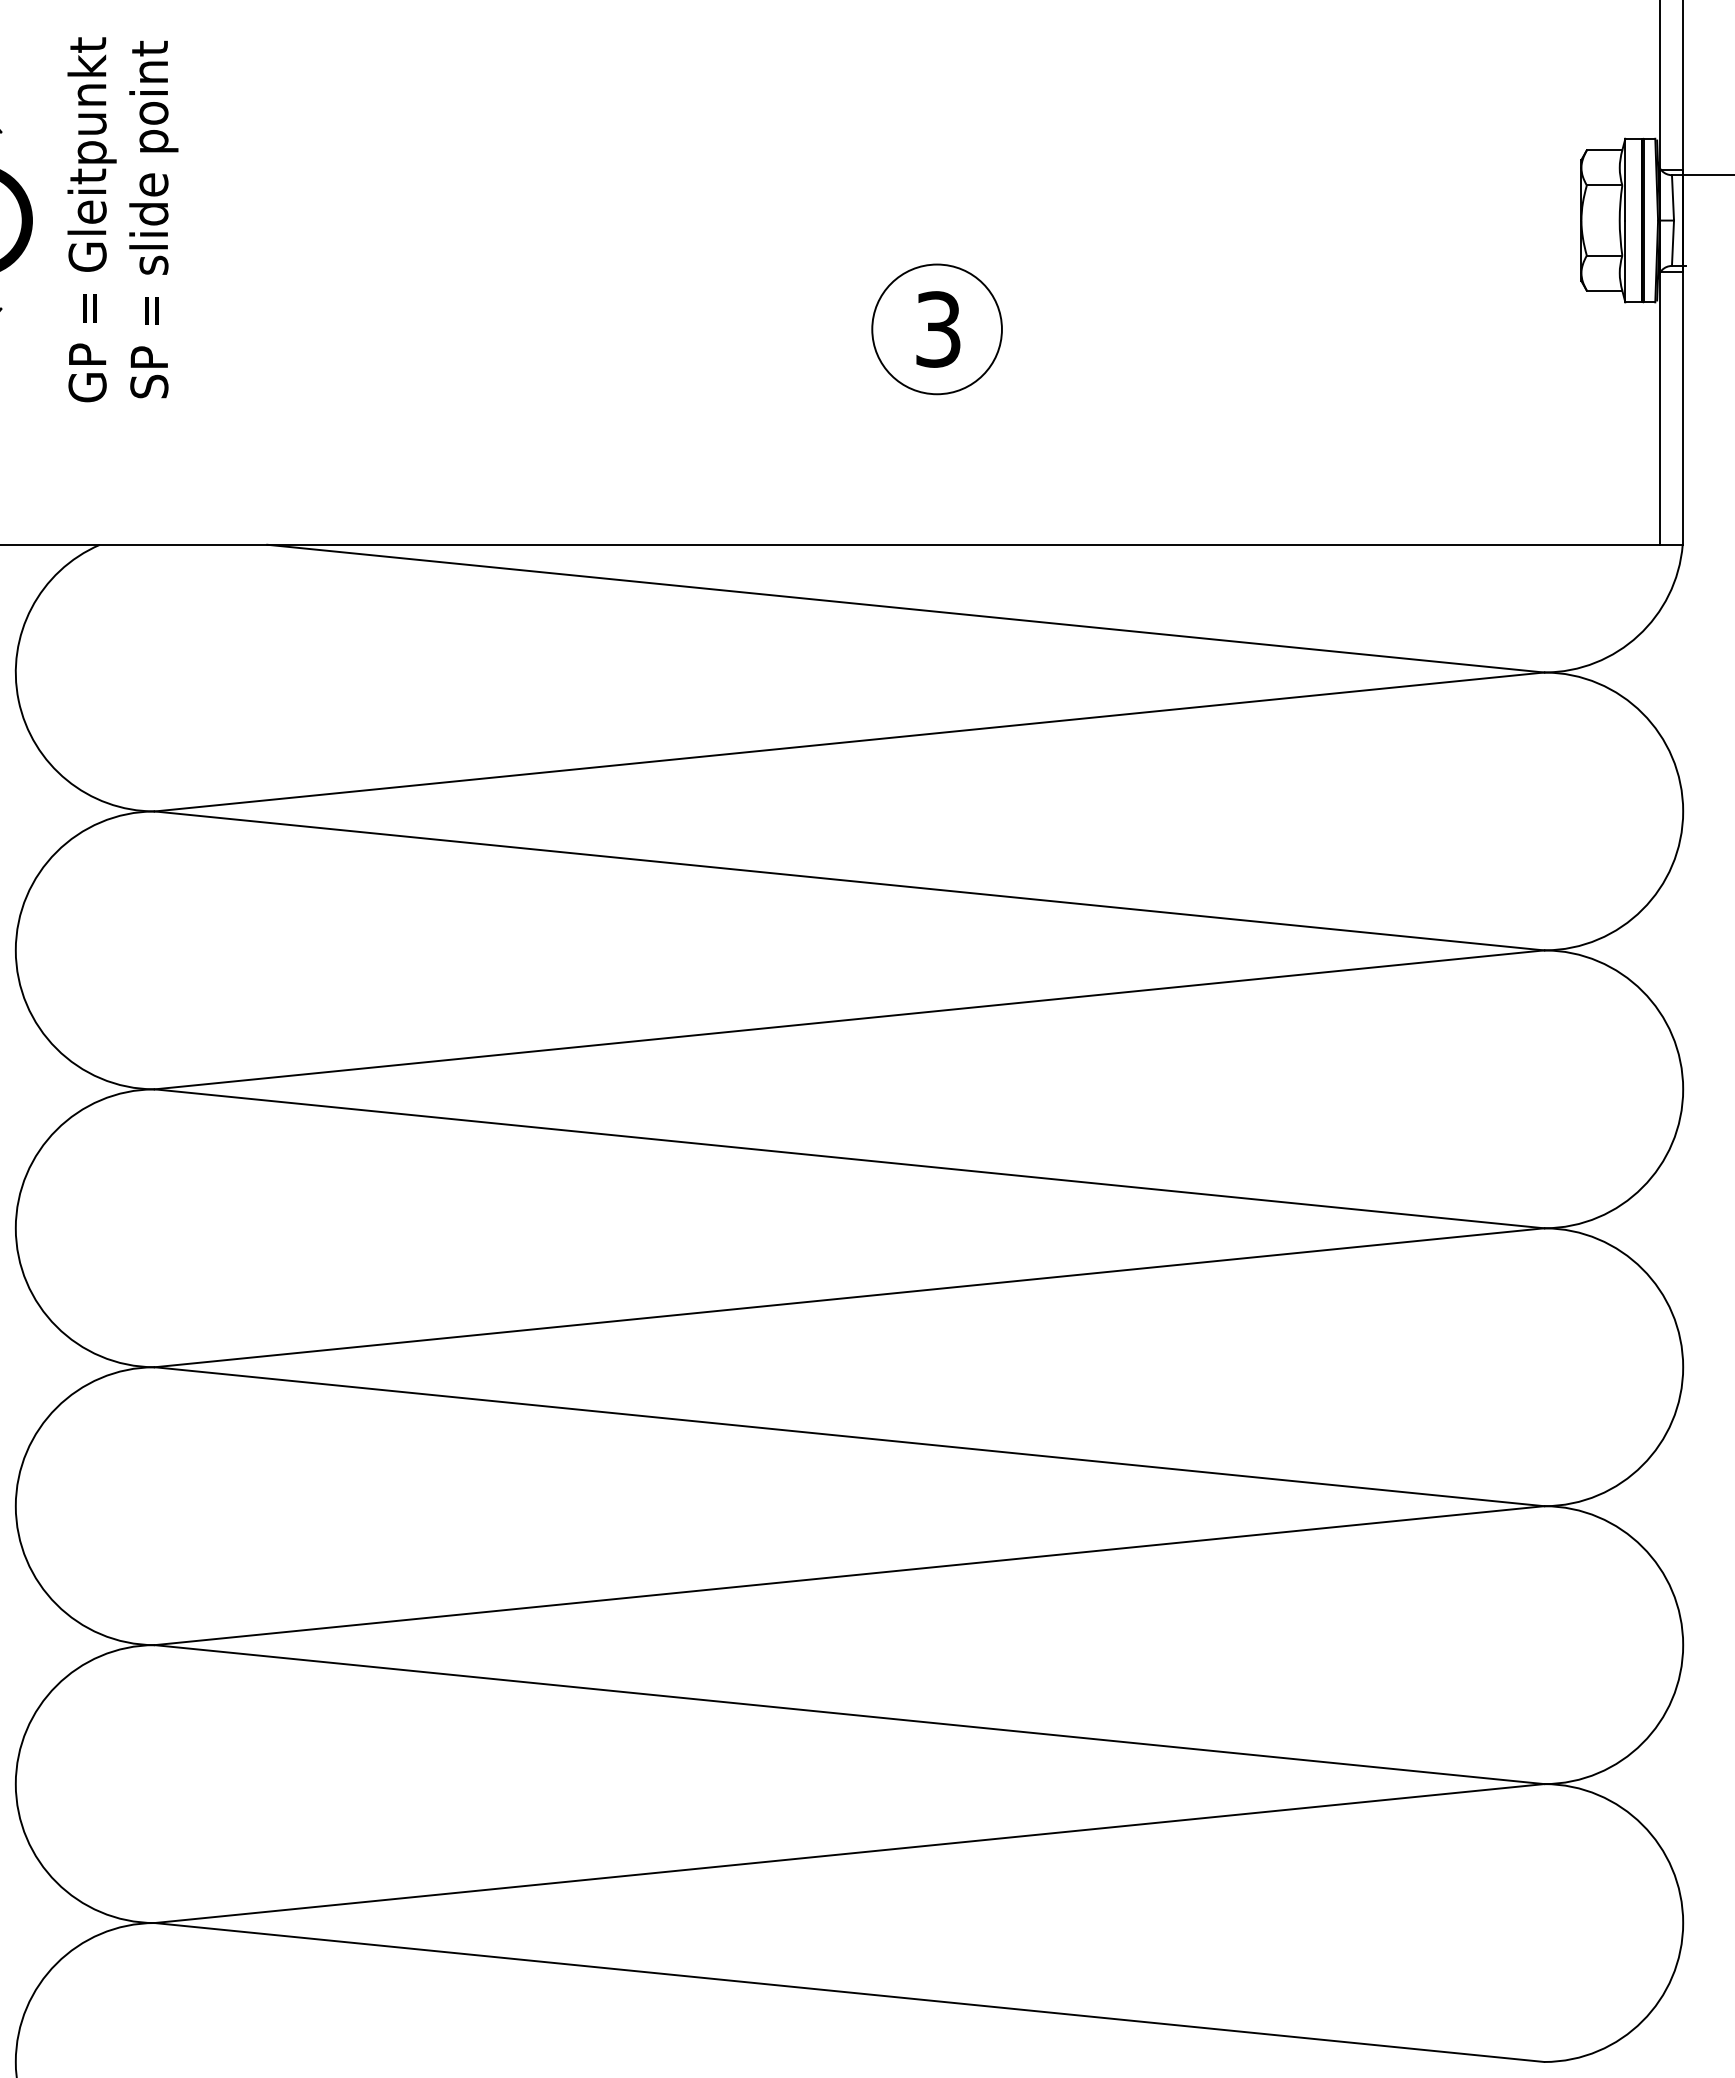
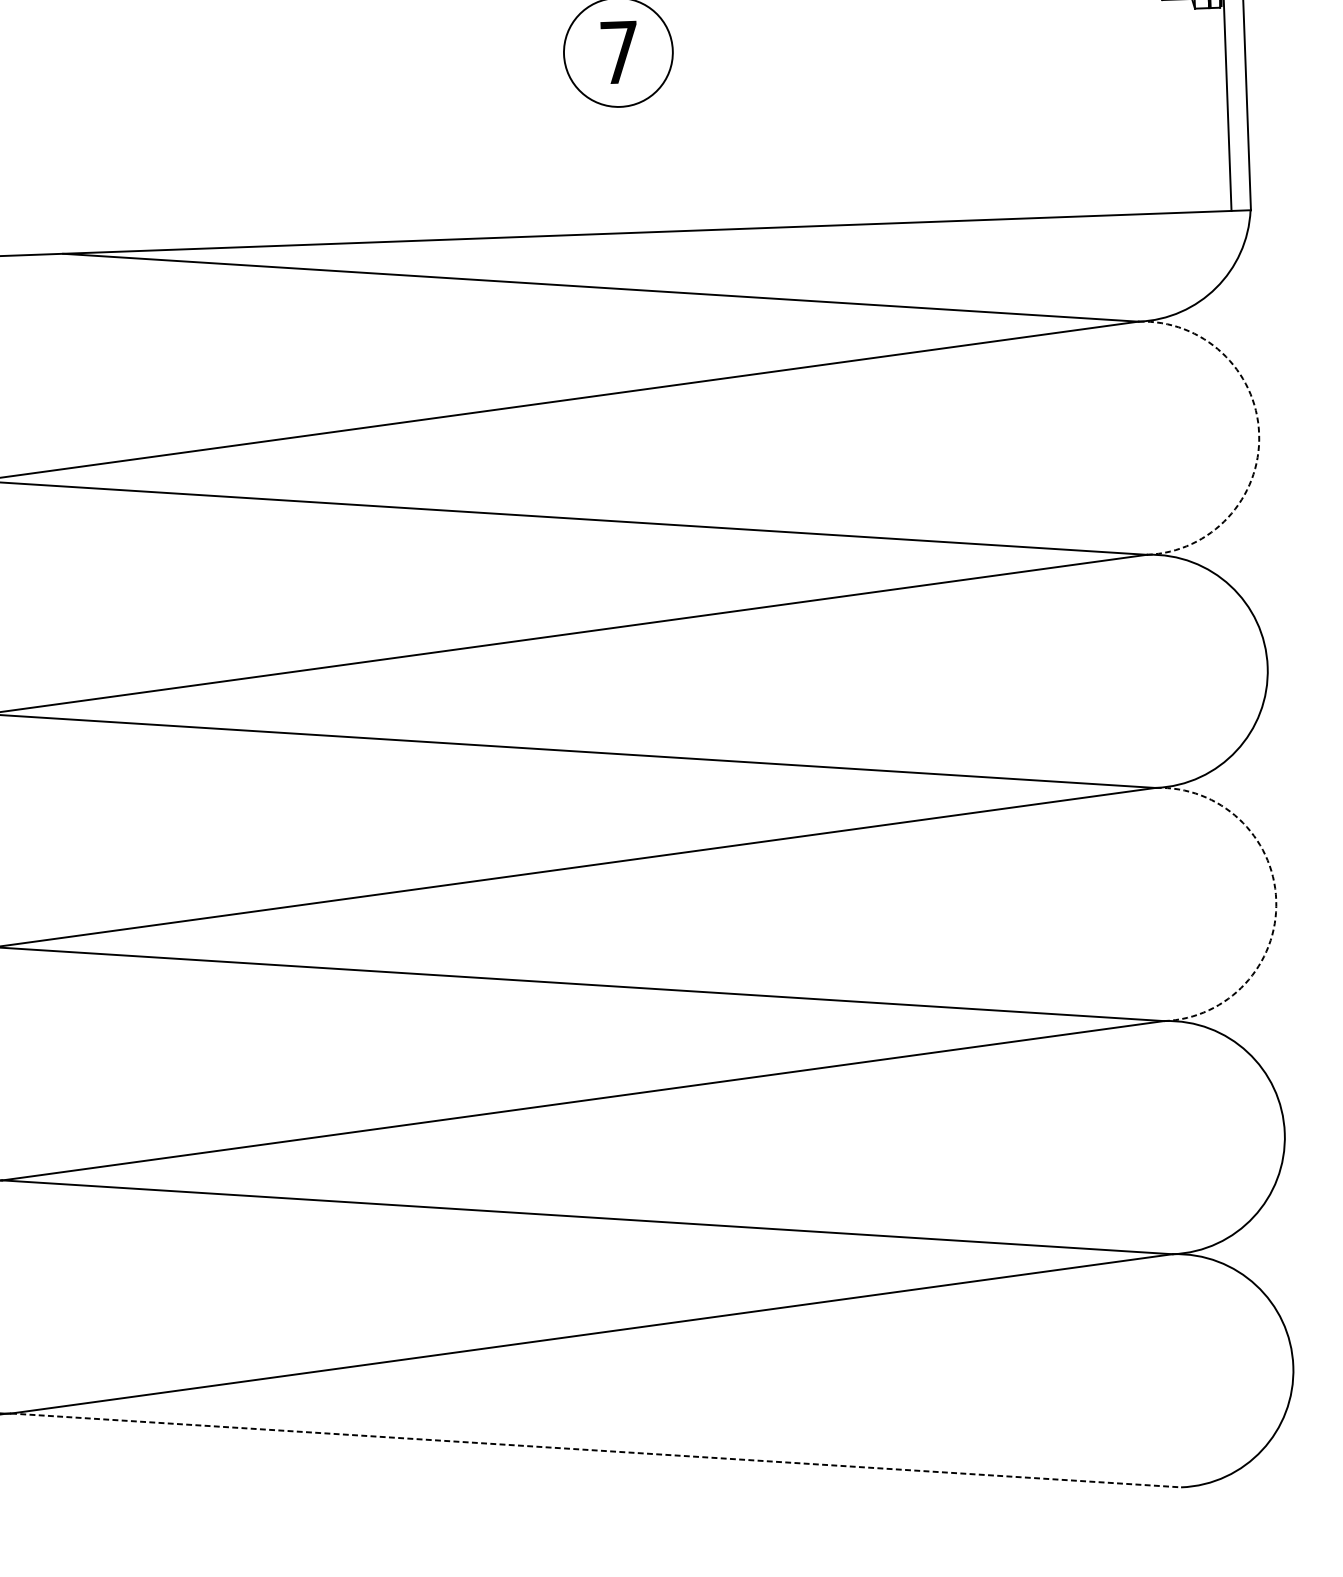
text: (938, 329) -> (619, 52), 3 -> 7
arc: (1683, 811) -> (1259, 433), solid -> dashed
arc: (1683, 1367) -> (1276, 900), solid -> dashed
line: (850, 1992) -> (596, 1450), solid -> dashed

